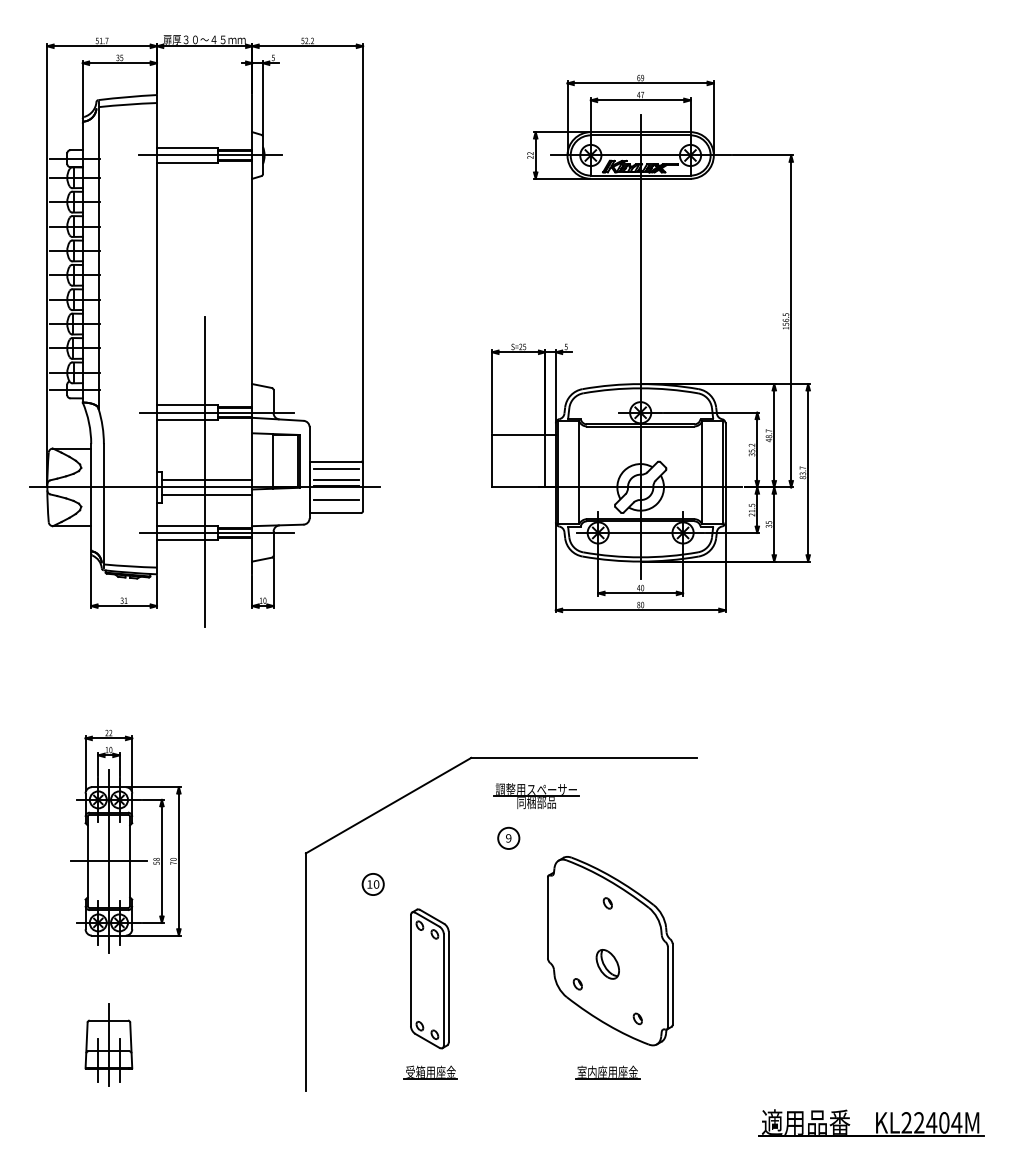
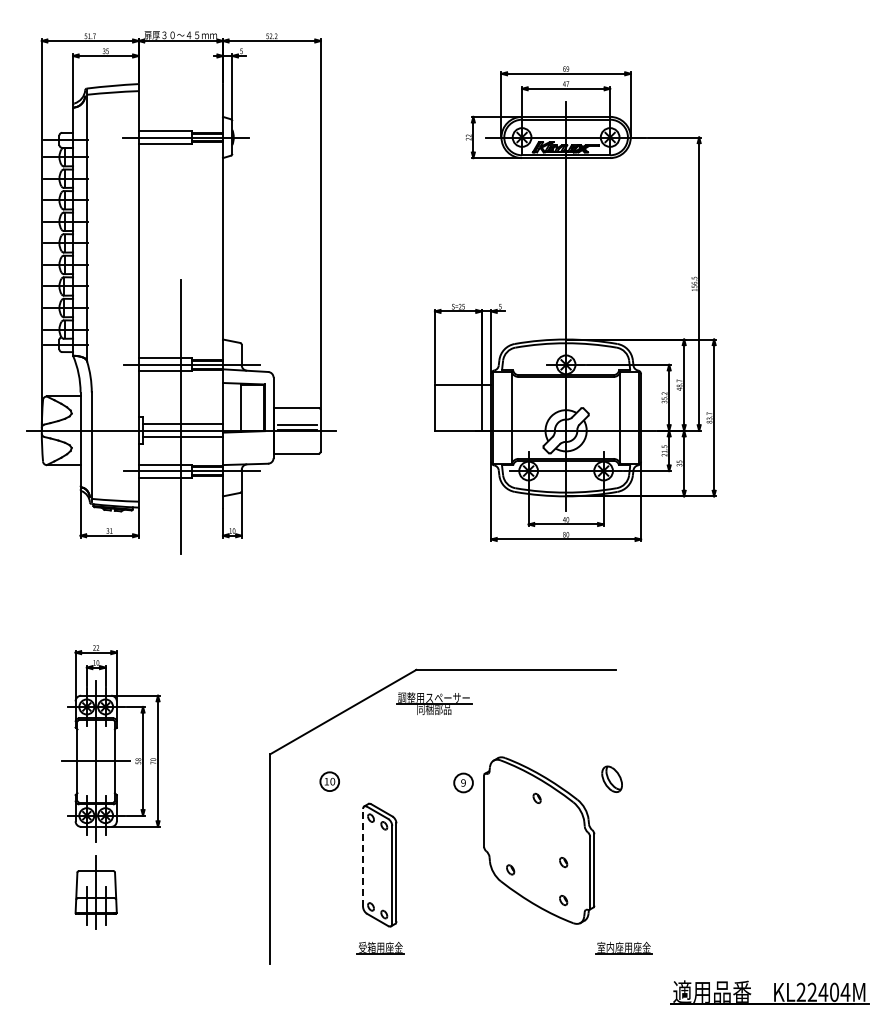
line: (336, 468) -> (297, 414), removed
line: (336, 500) -> (297, 442), removed
part: (536, 795) -> (434, 703), moved
part: (508, 837) -> (463, 782), moved
part: (607, 963) -> (611, 778), moved
line: (411, 970) -> (363, 857), solid -> dashed
part: (637, 975) -> (563, 862), added
part: (108, 1044) -> (95, 892), moved
part: (607, 1072) -> (623, 947), moved

